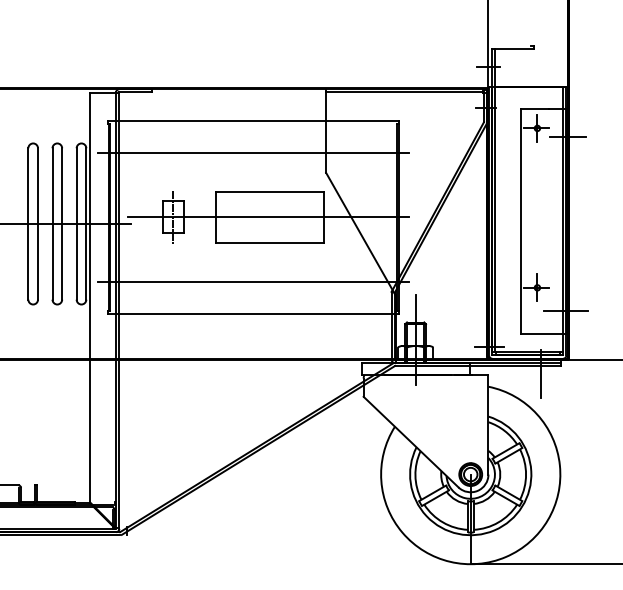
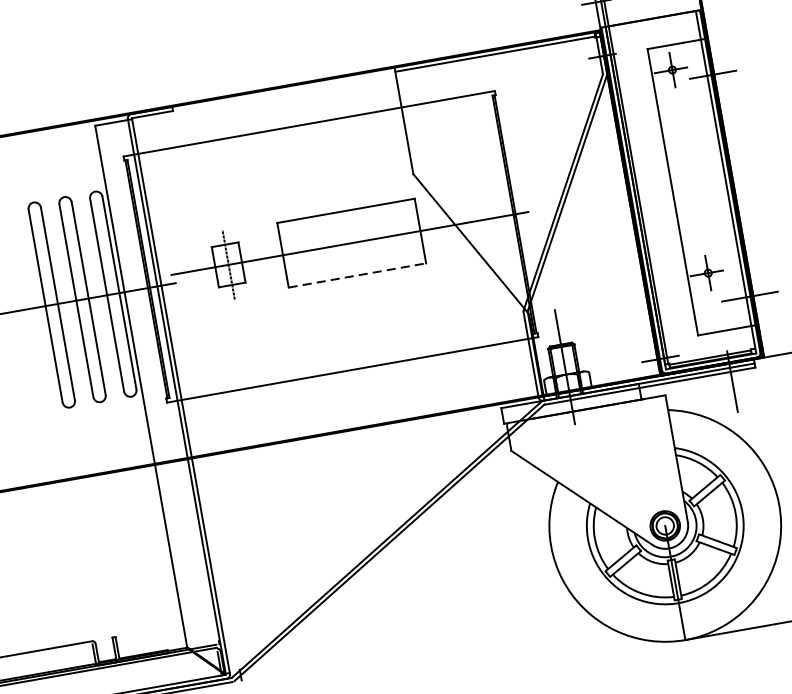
line: (253, 152) -> (316, 164), removed
line: (269, 242) -> (356, 275), solid -> dashed
line: (252, 281) -> (343, 329), removed

